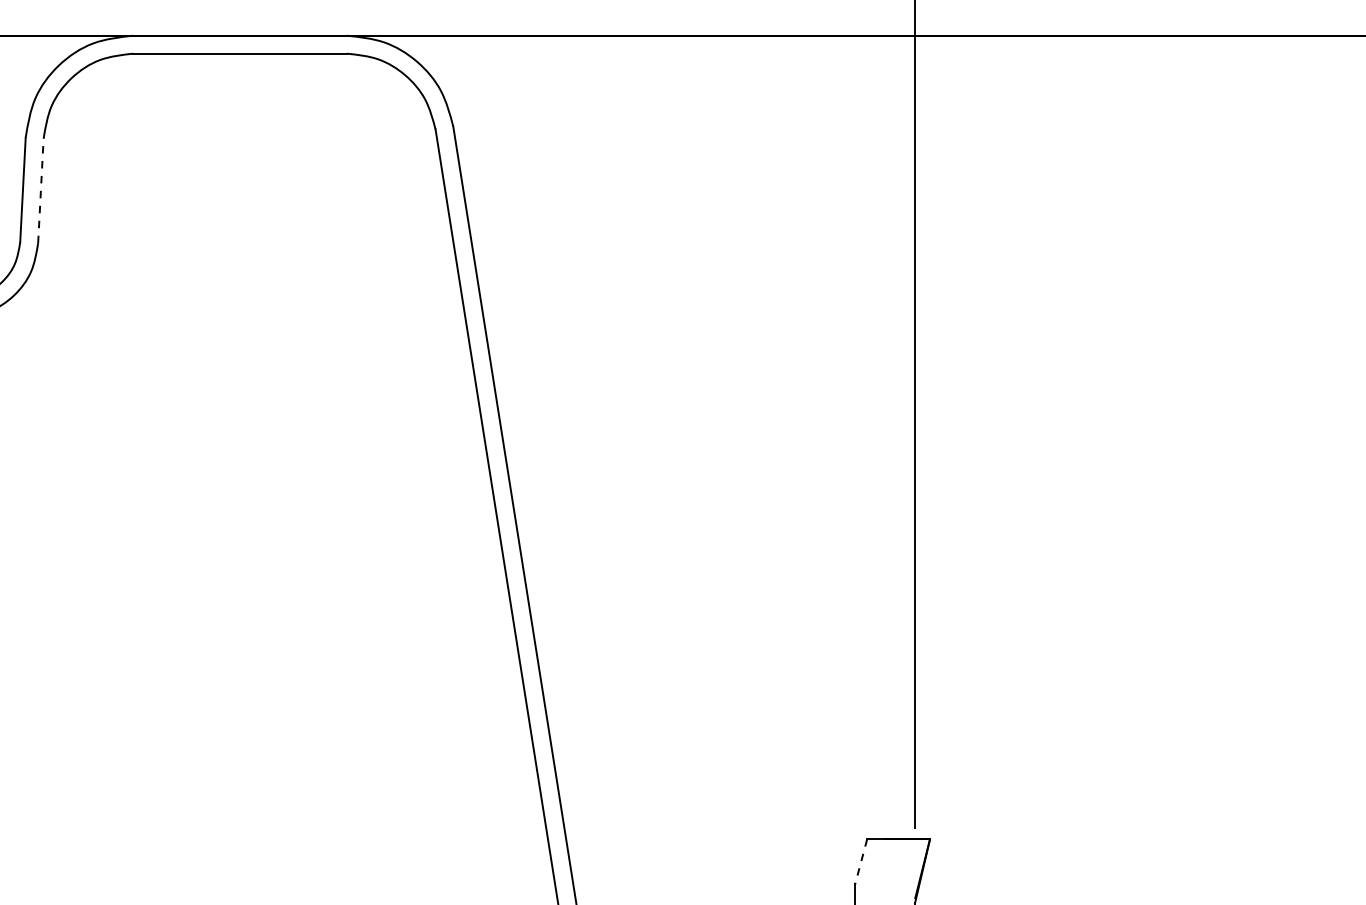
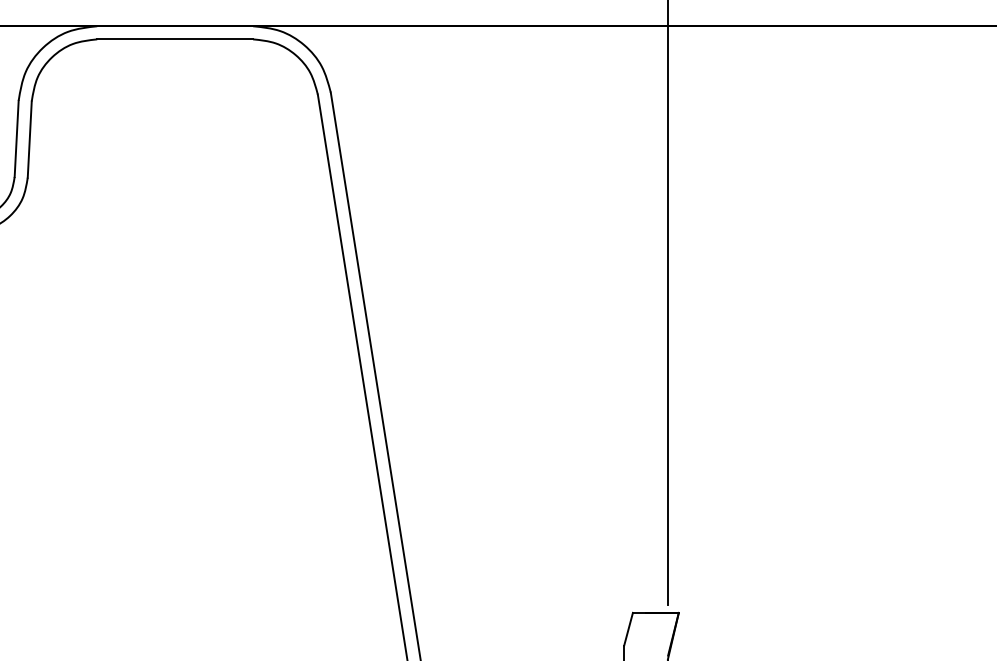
line: (40, 190) -> (29, 139), dashed -> solid
line: (861, 862) -> (628, 629), dashed -> solid

